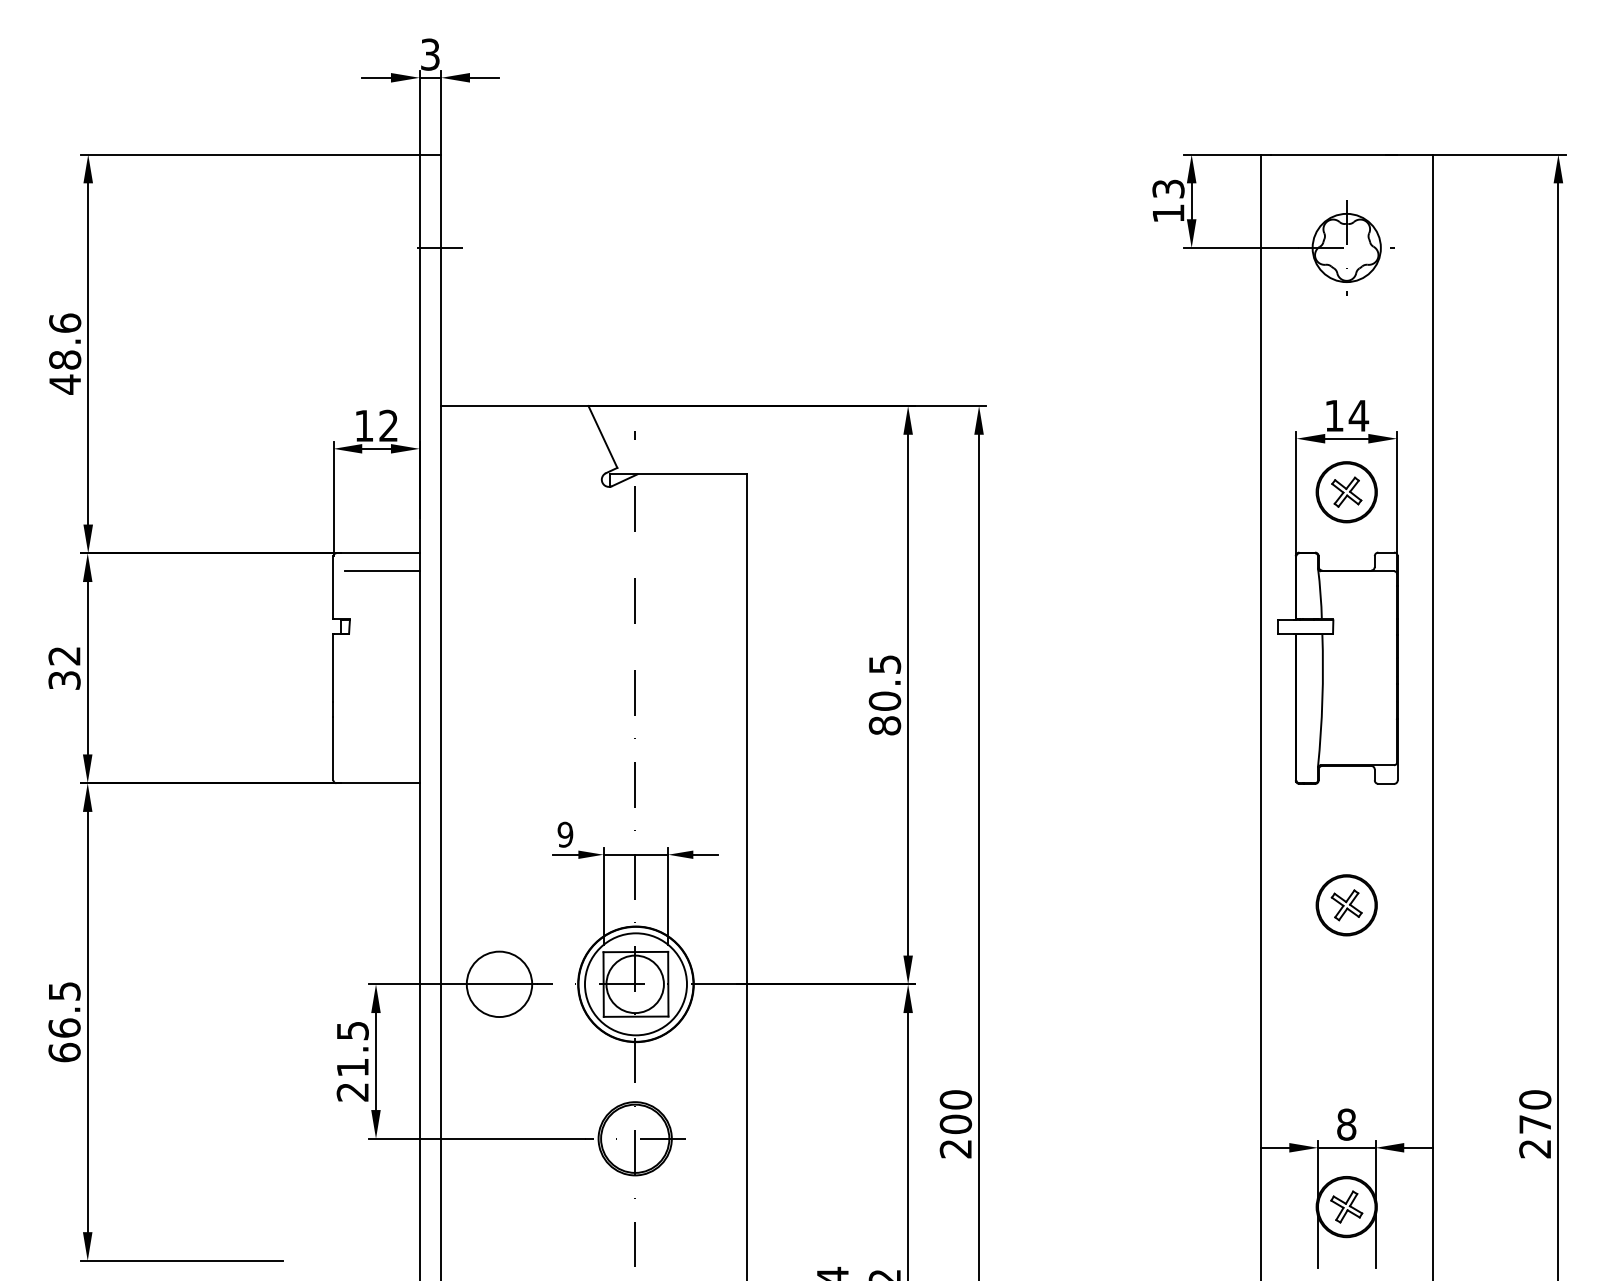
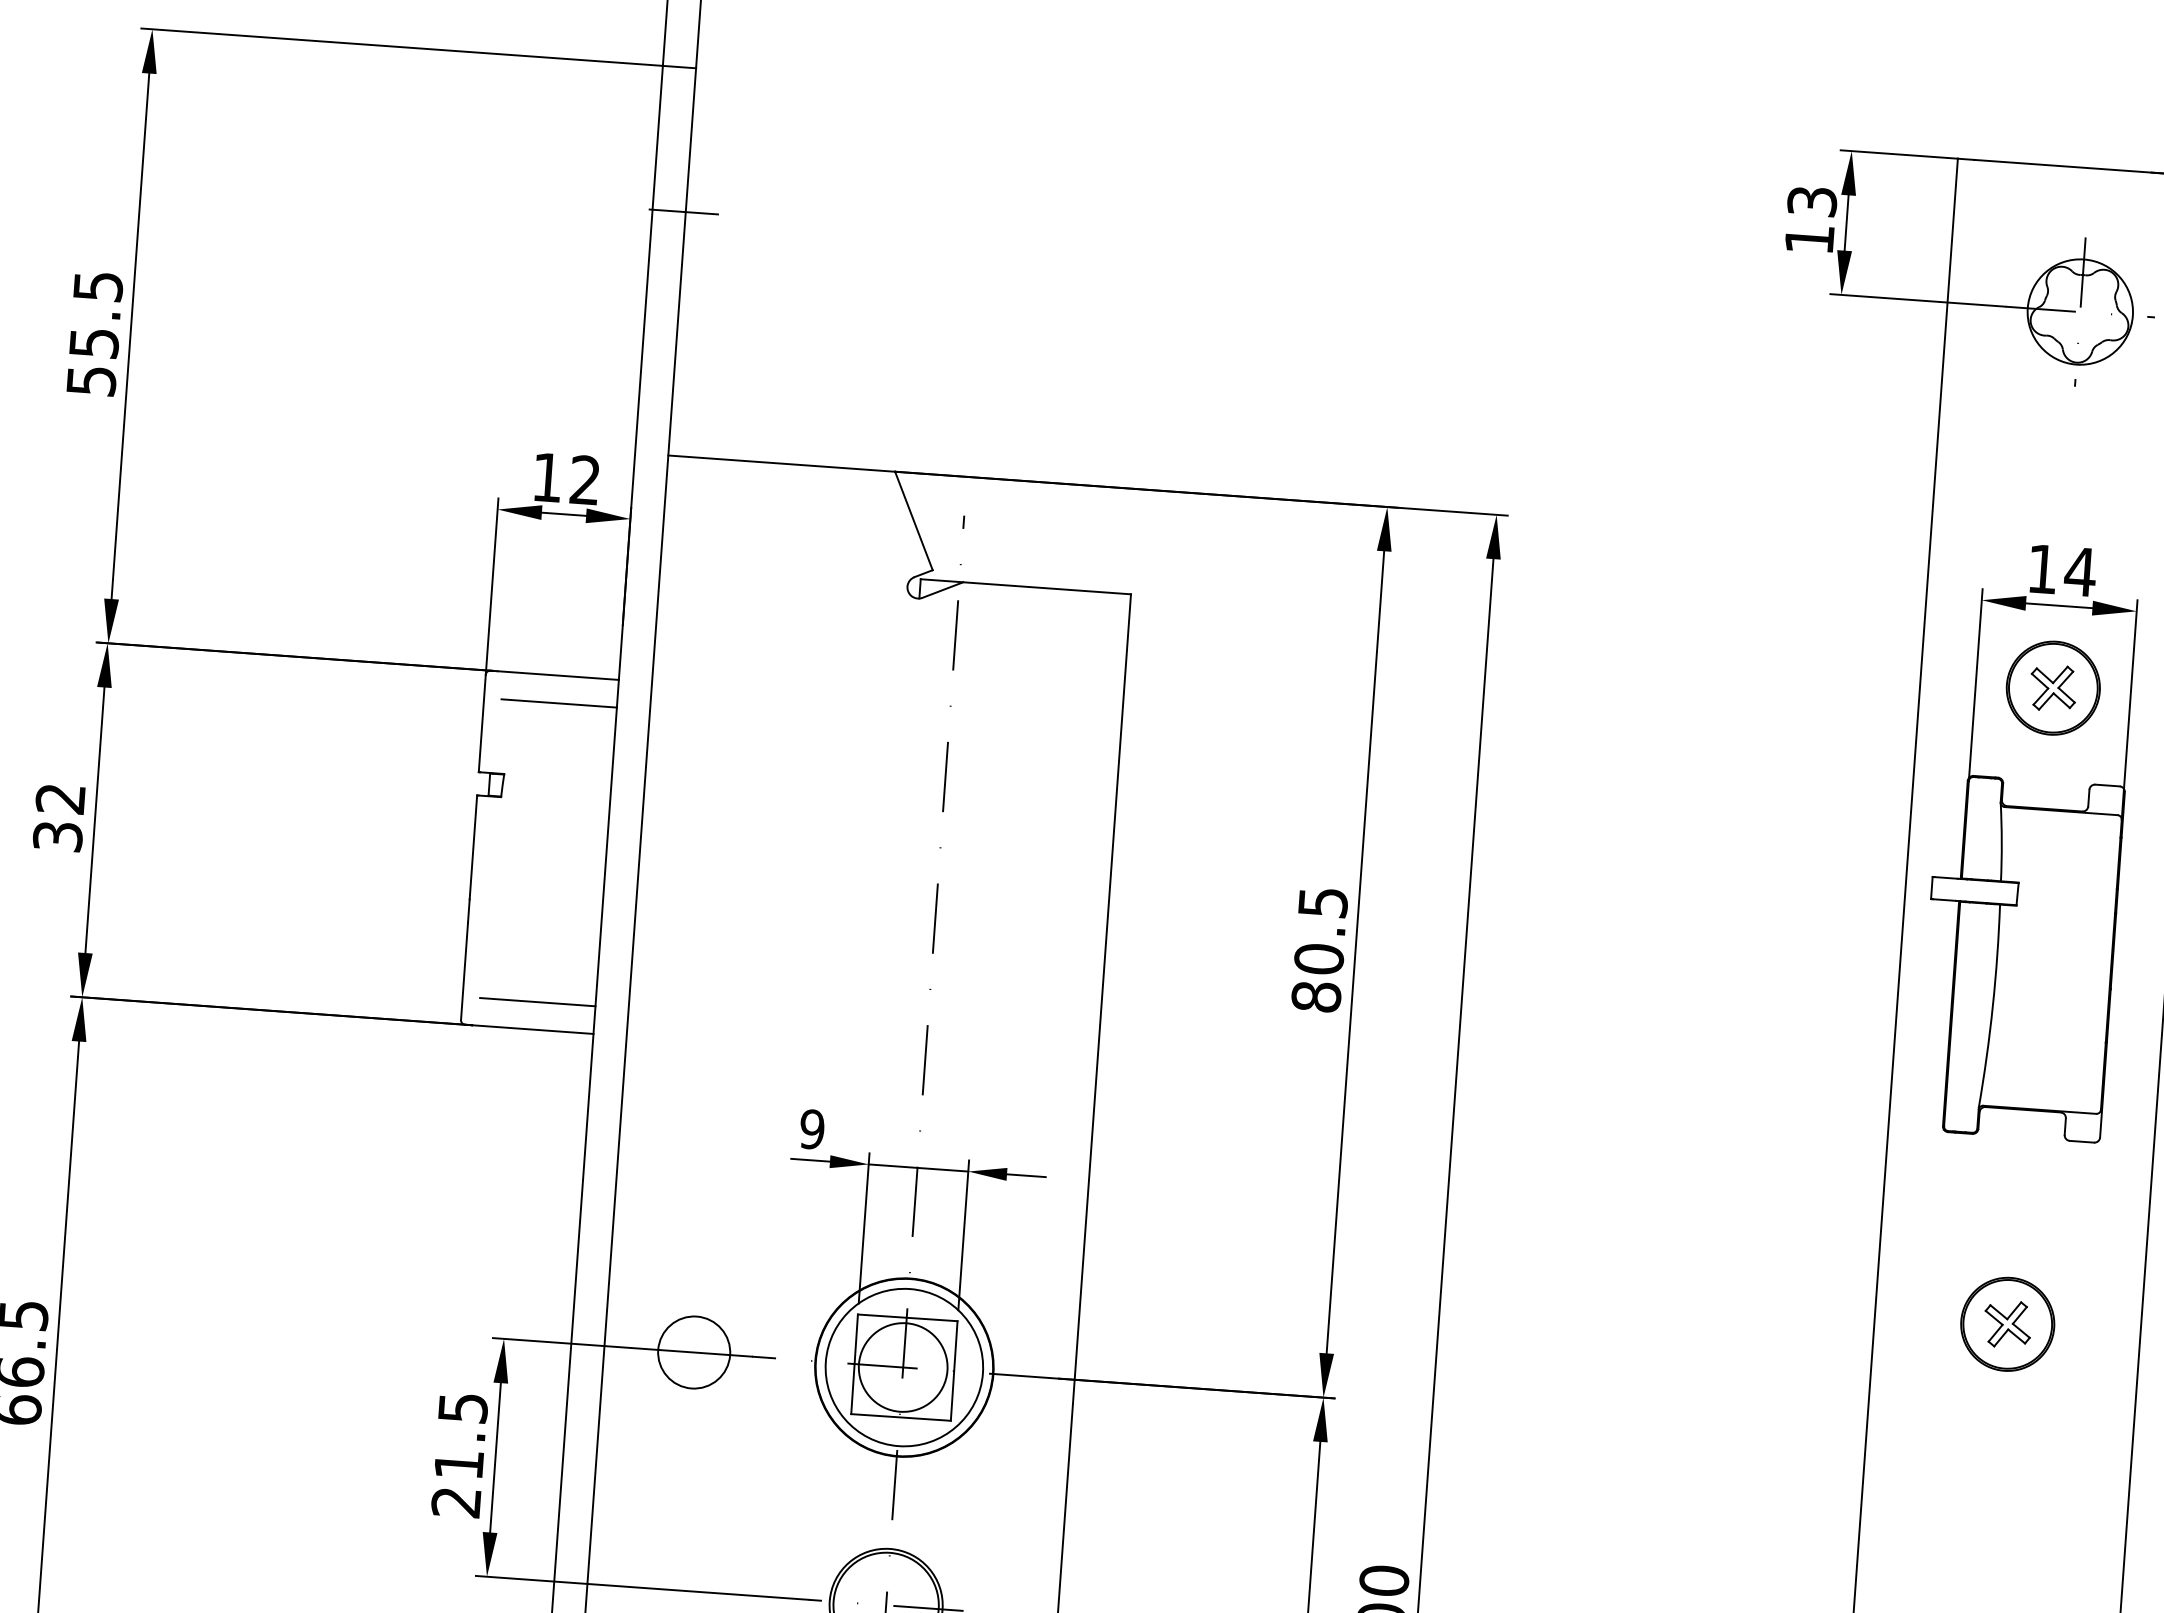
text: (65, 353) -> (95, 333), 48.6 -> 55.5
line: (381, 765) -> (536, 1002), added
circle: (499, 984) -> (694, 1352), size x0.71

